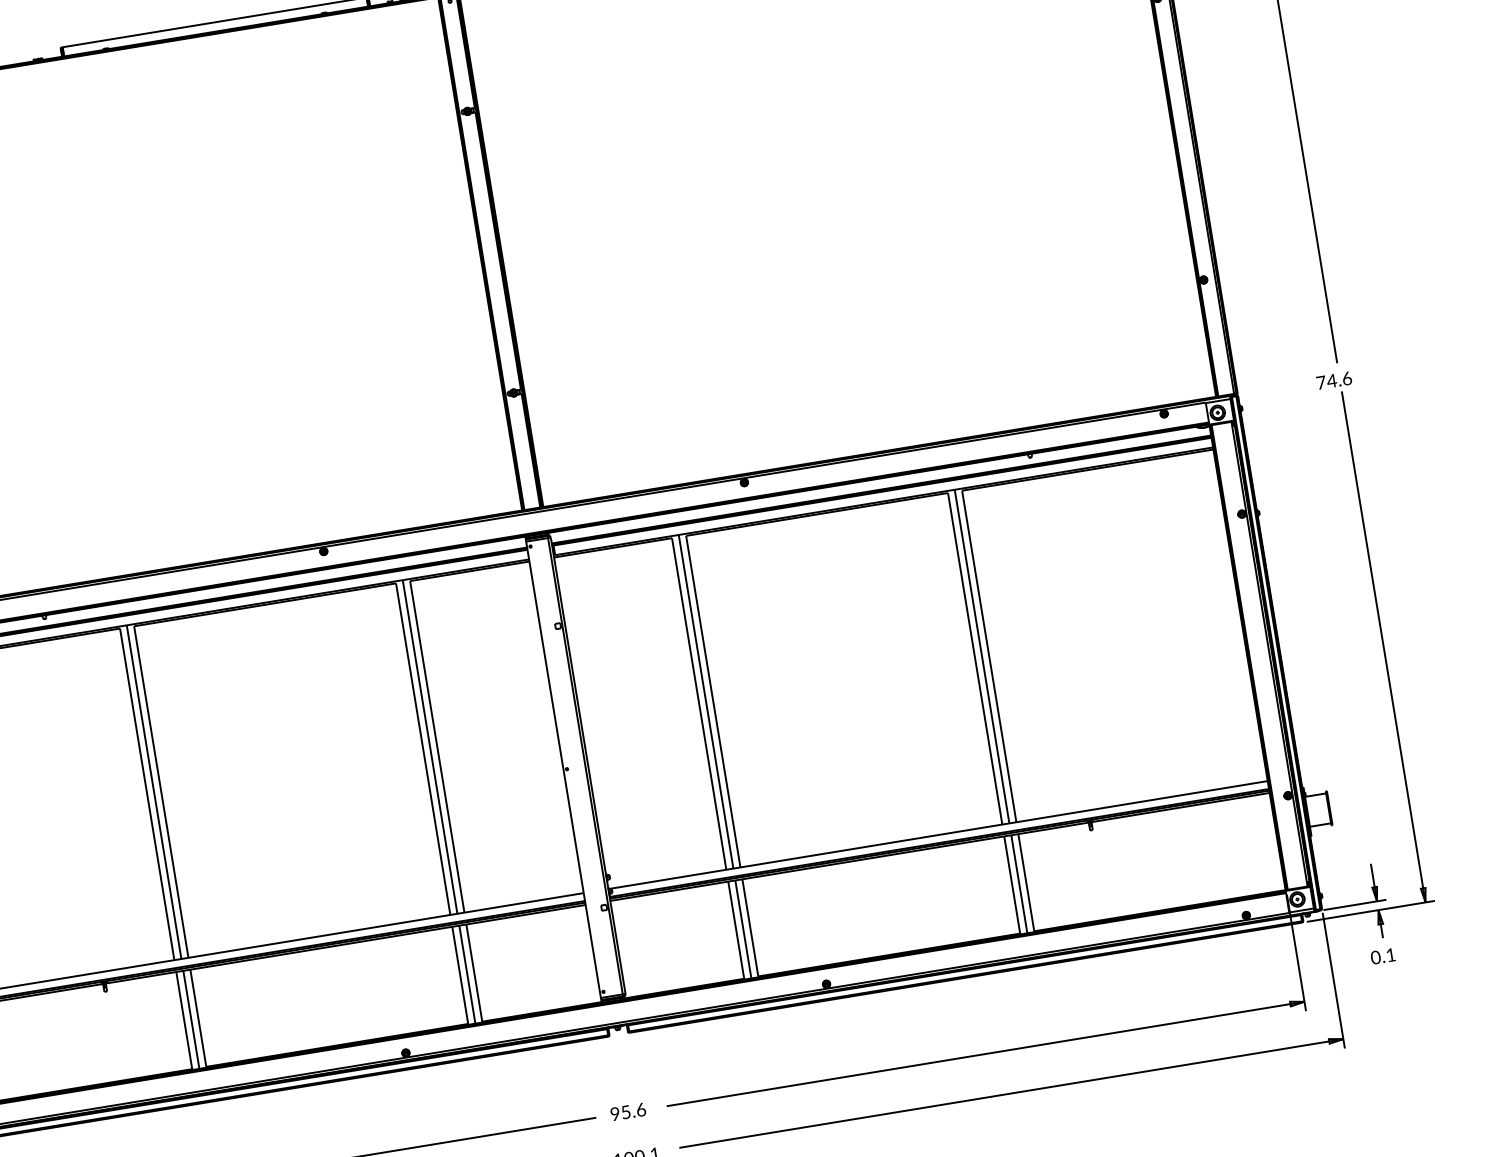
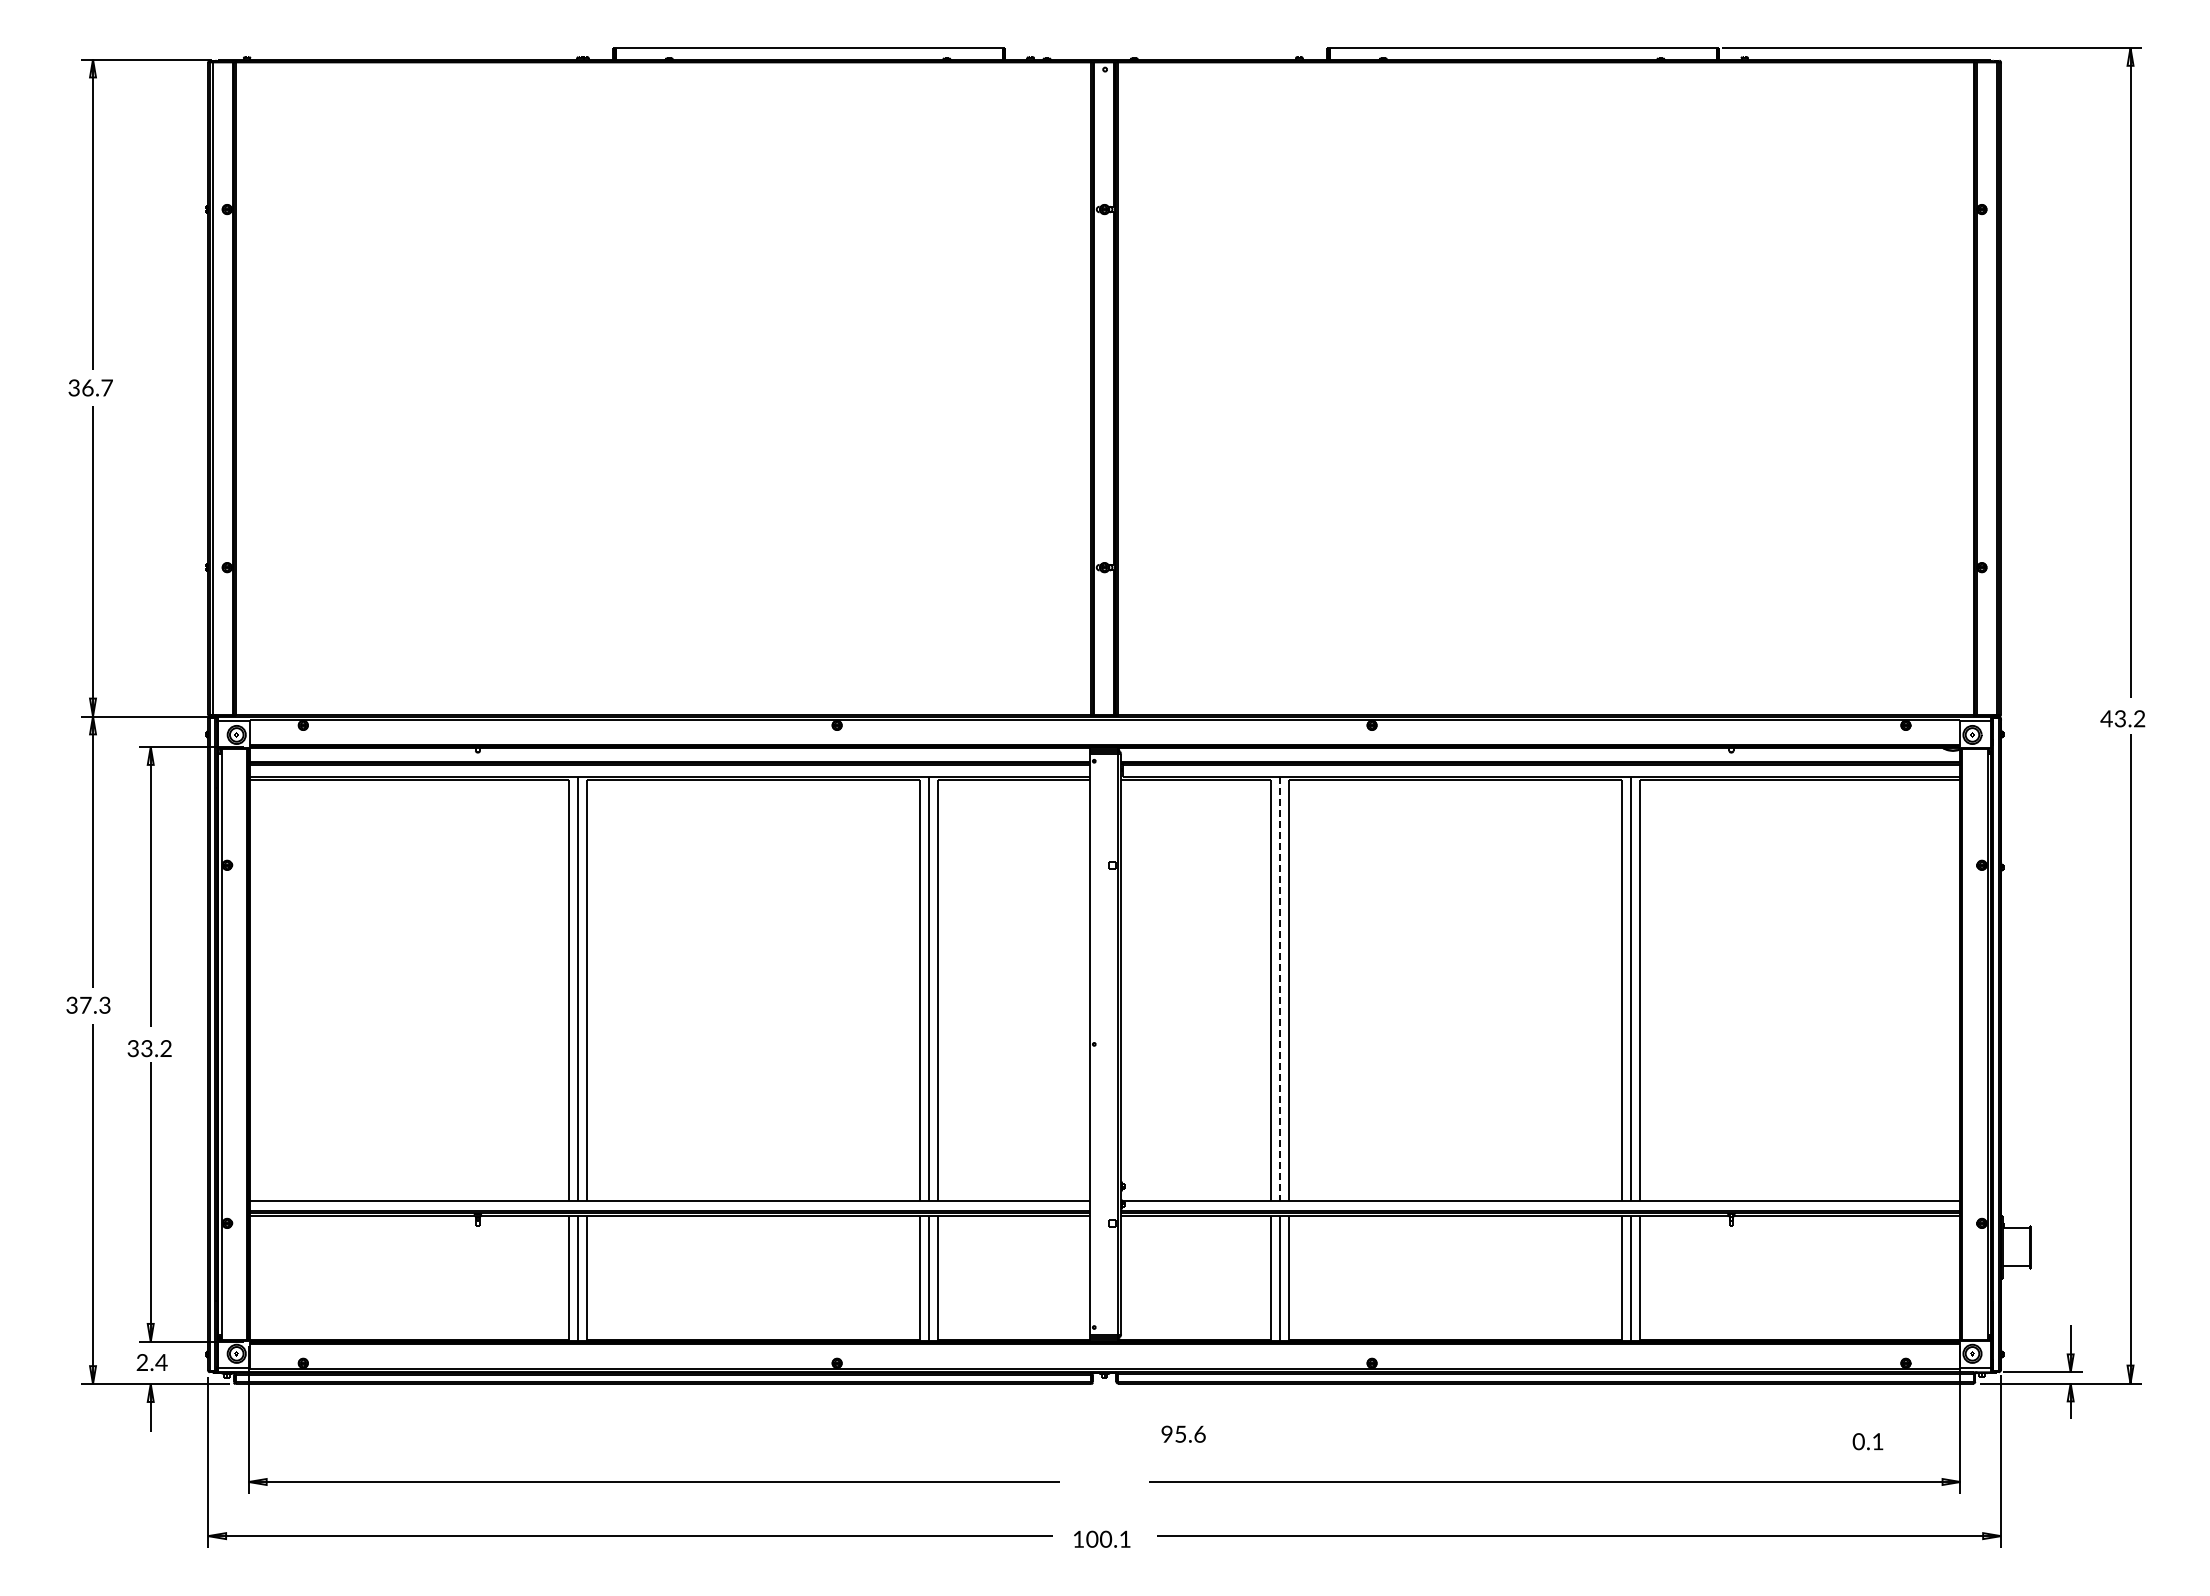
text: (1333, 380) -> (2122, 718), 74.6 -> 43.2
line: (706, 702) -> (1280, 989), solid -> dashed
text: (1382, 956) -> (1867, 1441), moved
text: (628, 1111) -> (1183, 1433), moved

